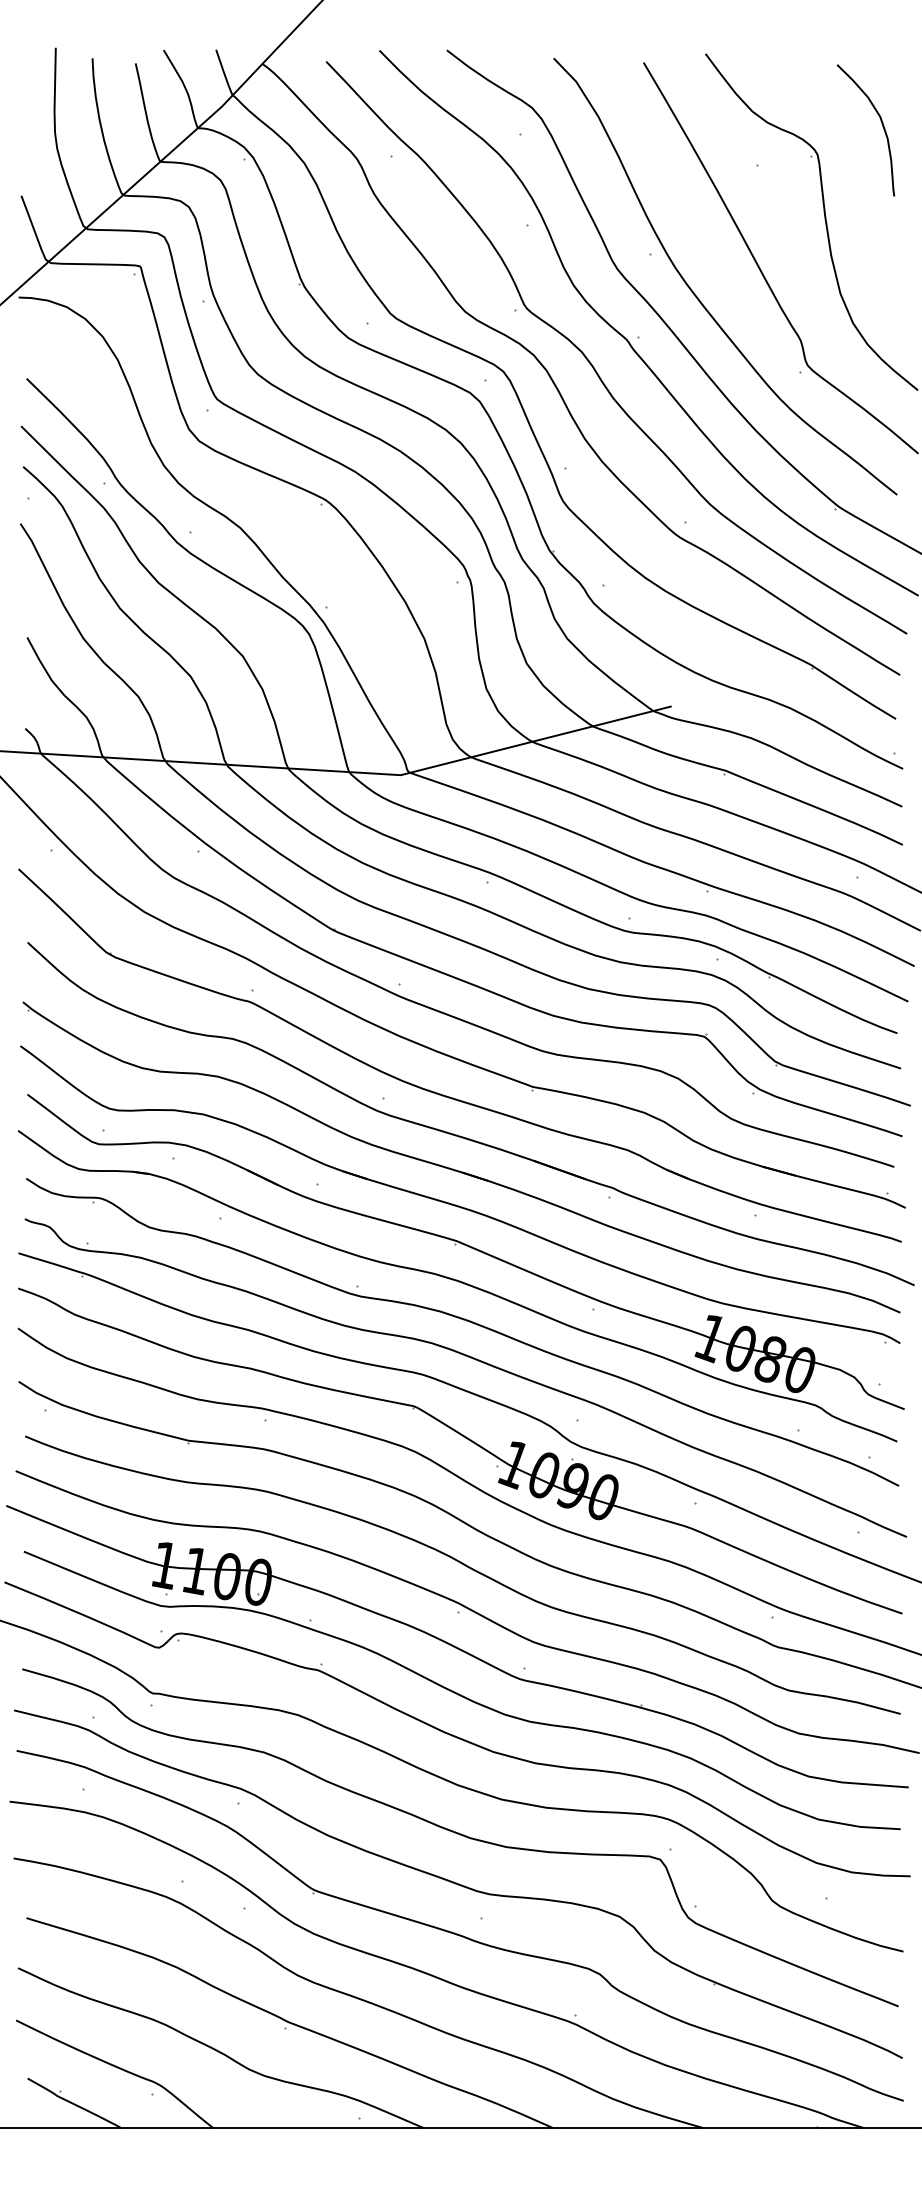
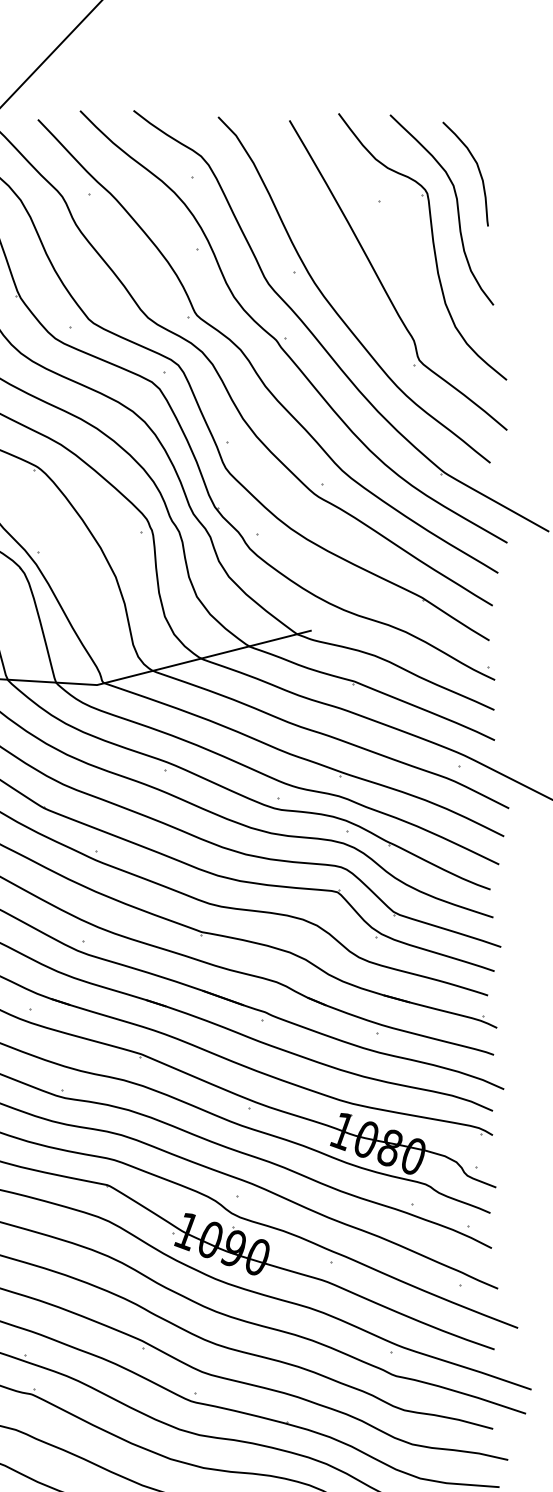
curve: (855, 175) -> (457, 209), added

